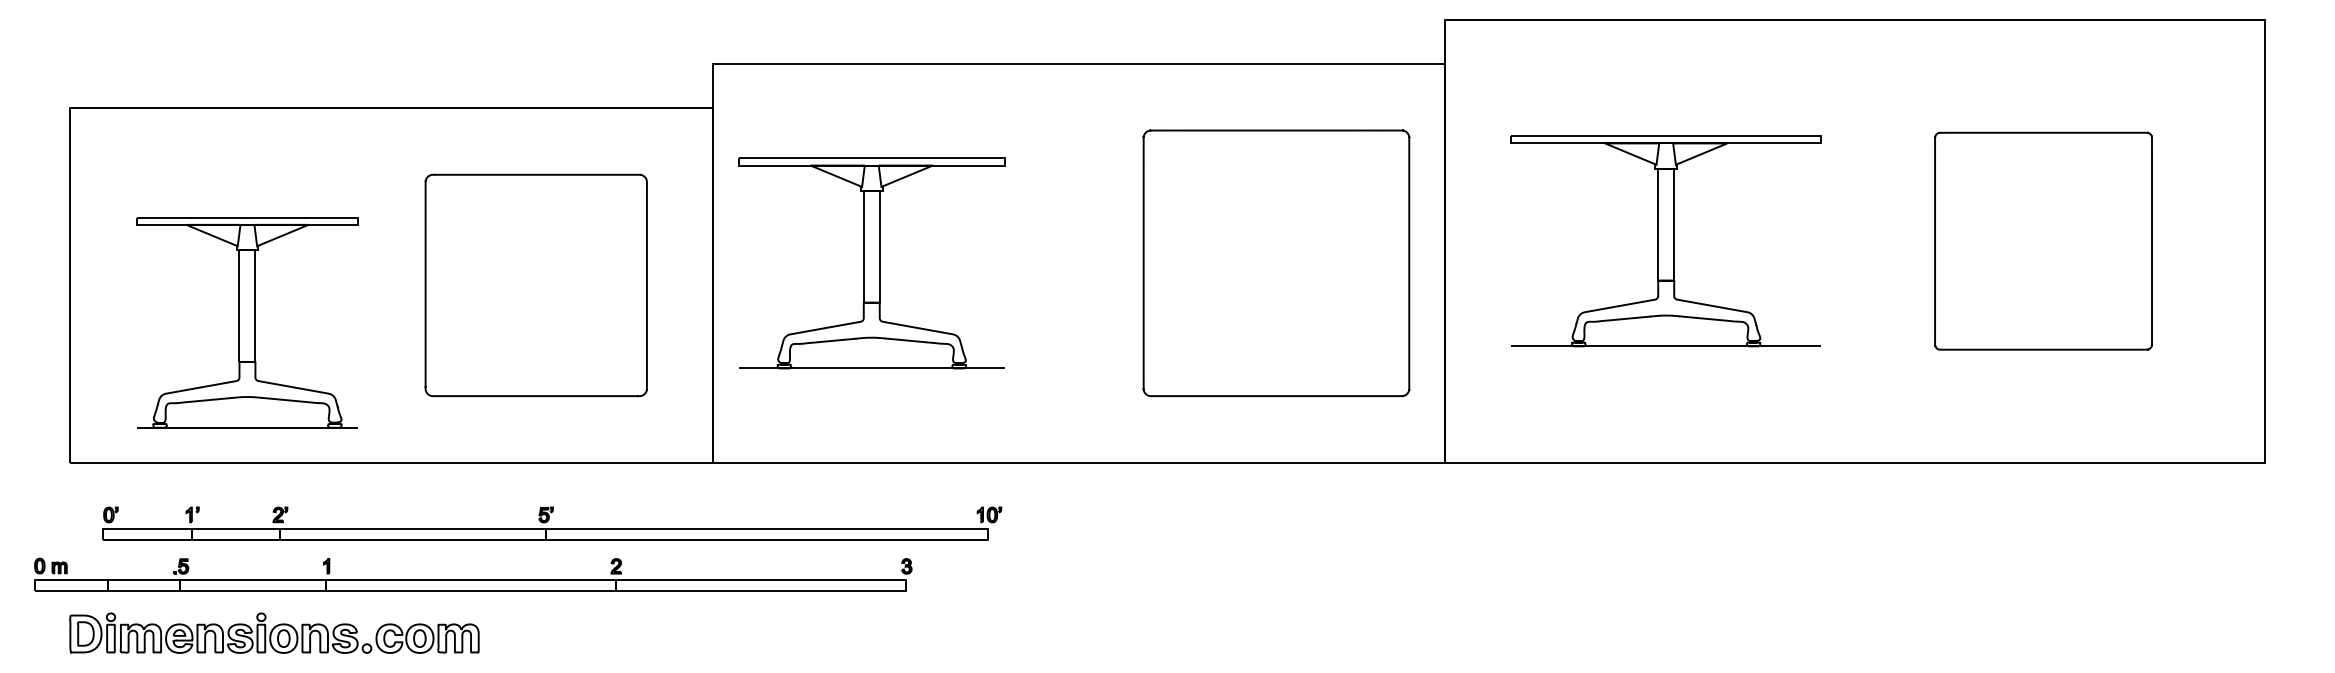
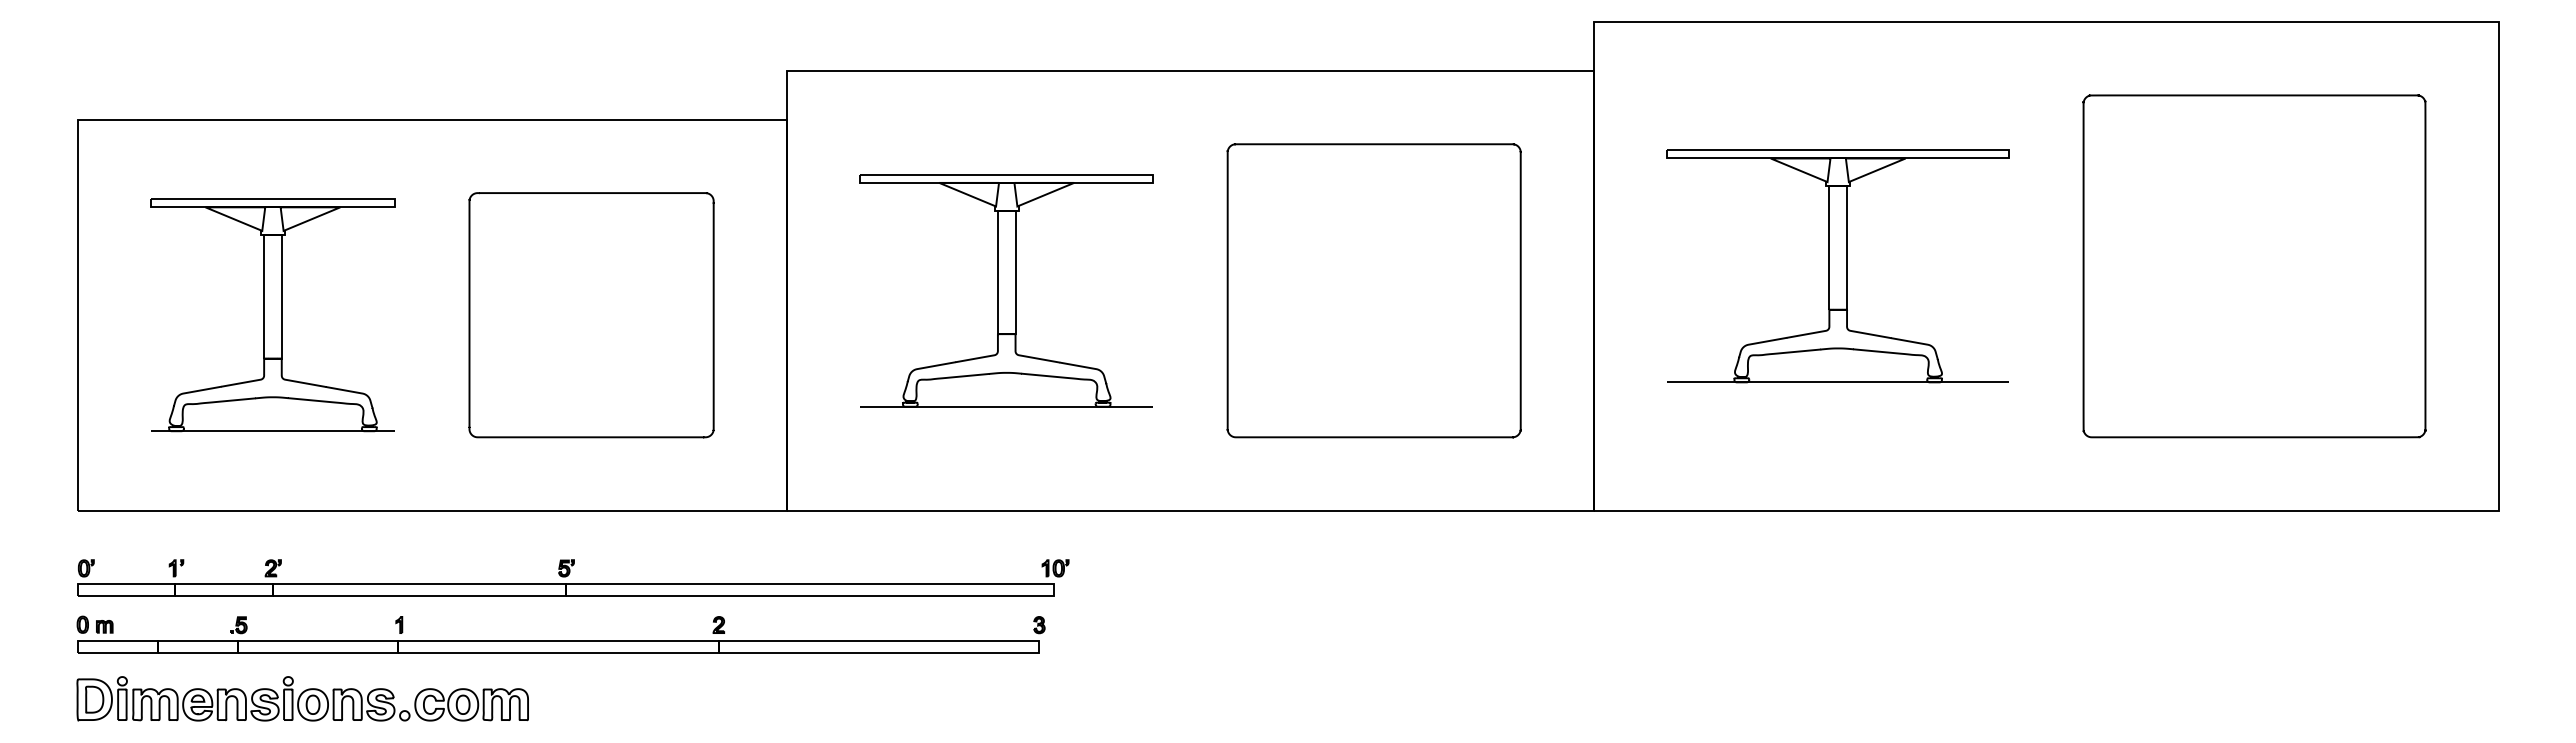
part: (2043, 241) -> (2254, 266), size x1.43
part: (871, 263) -> (1006, 290), moved
part: (1275, 263) -> (1373, 290), moved
part: (247, 322) -> (272, 315), moved
part: (552, 523) -> (573, 577), moved
part: (472, 574) -> (560, 634), moved

